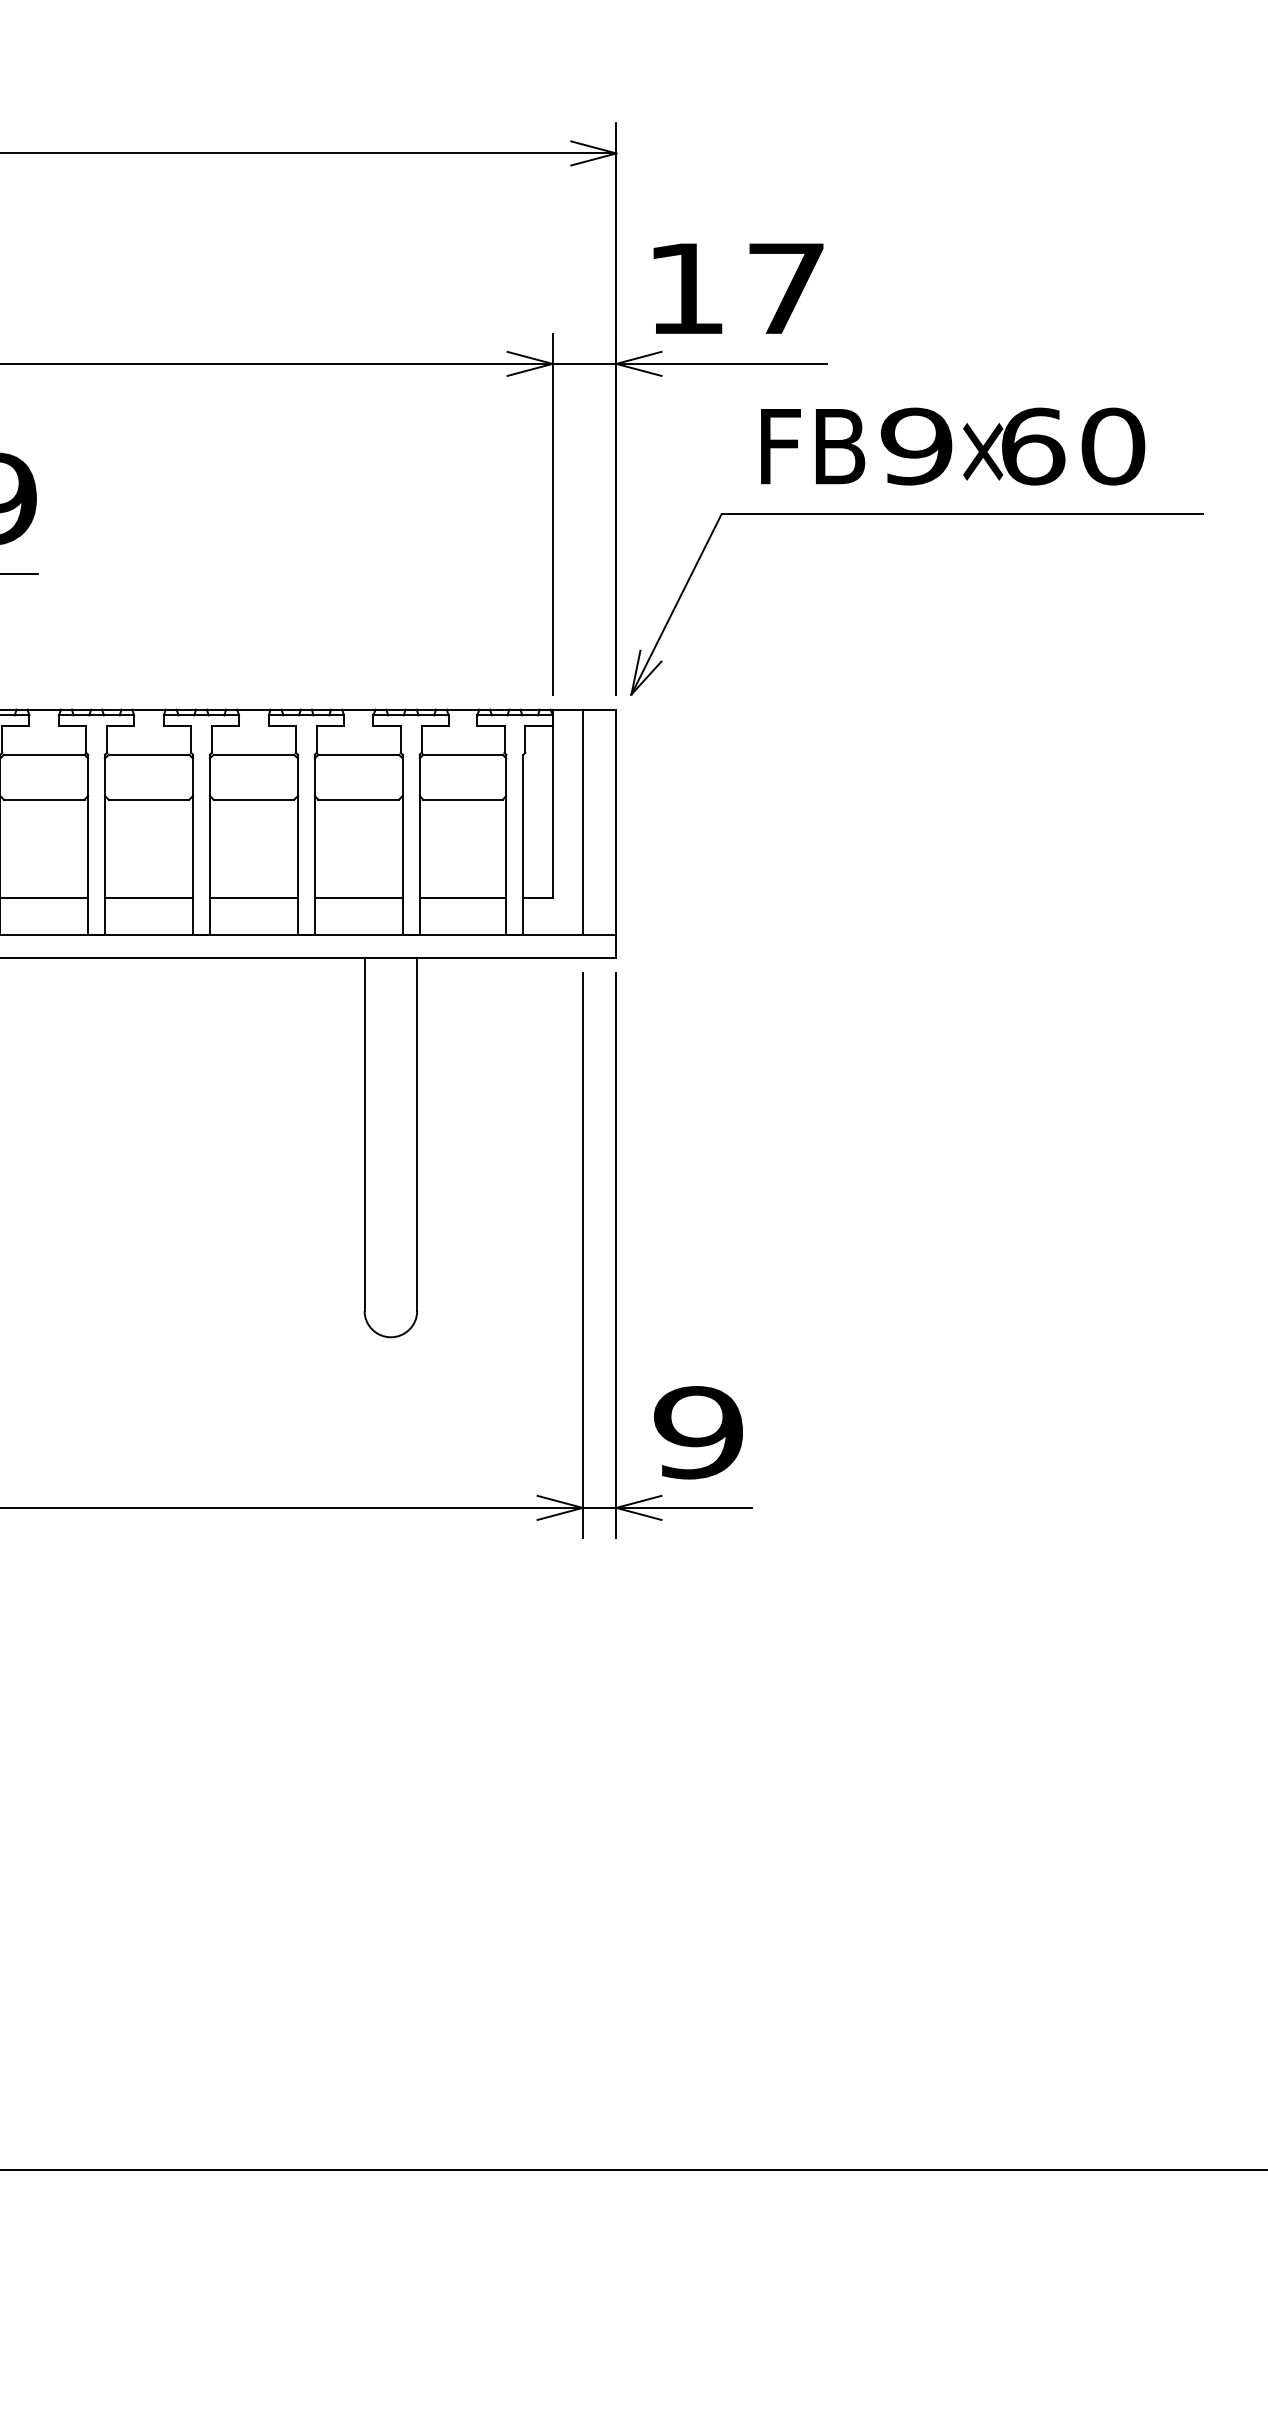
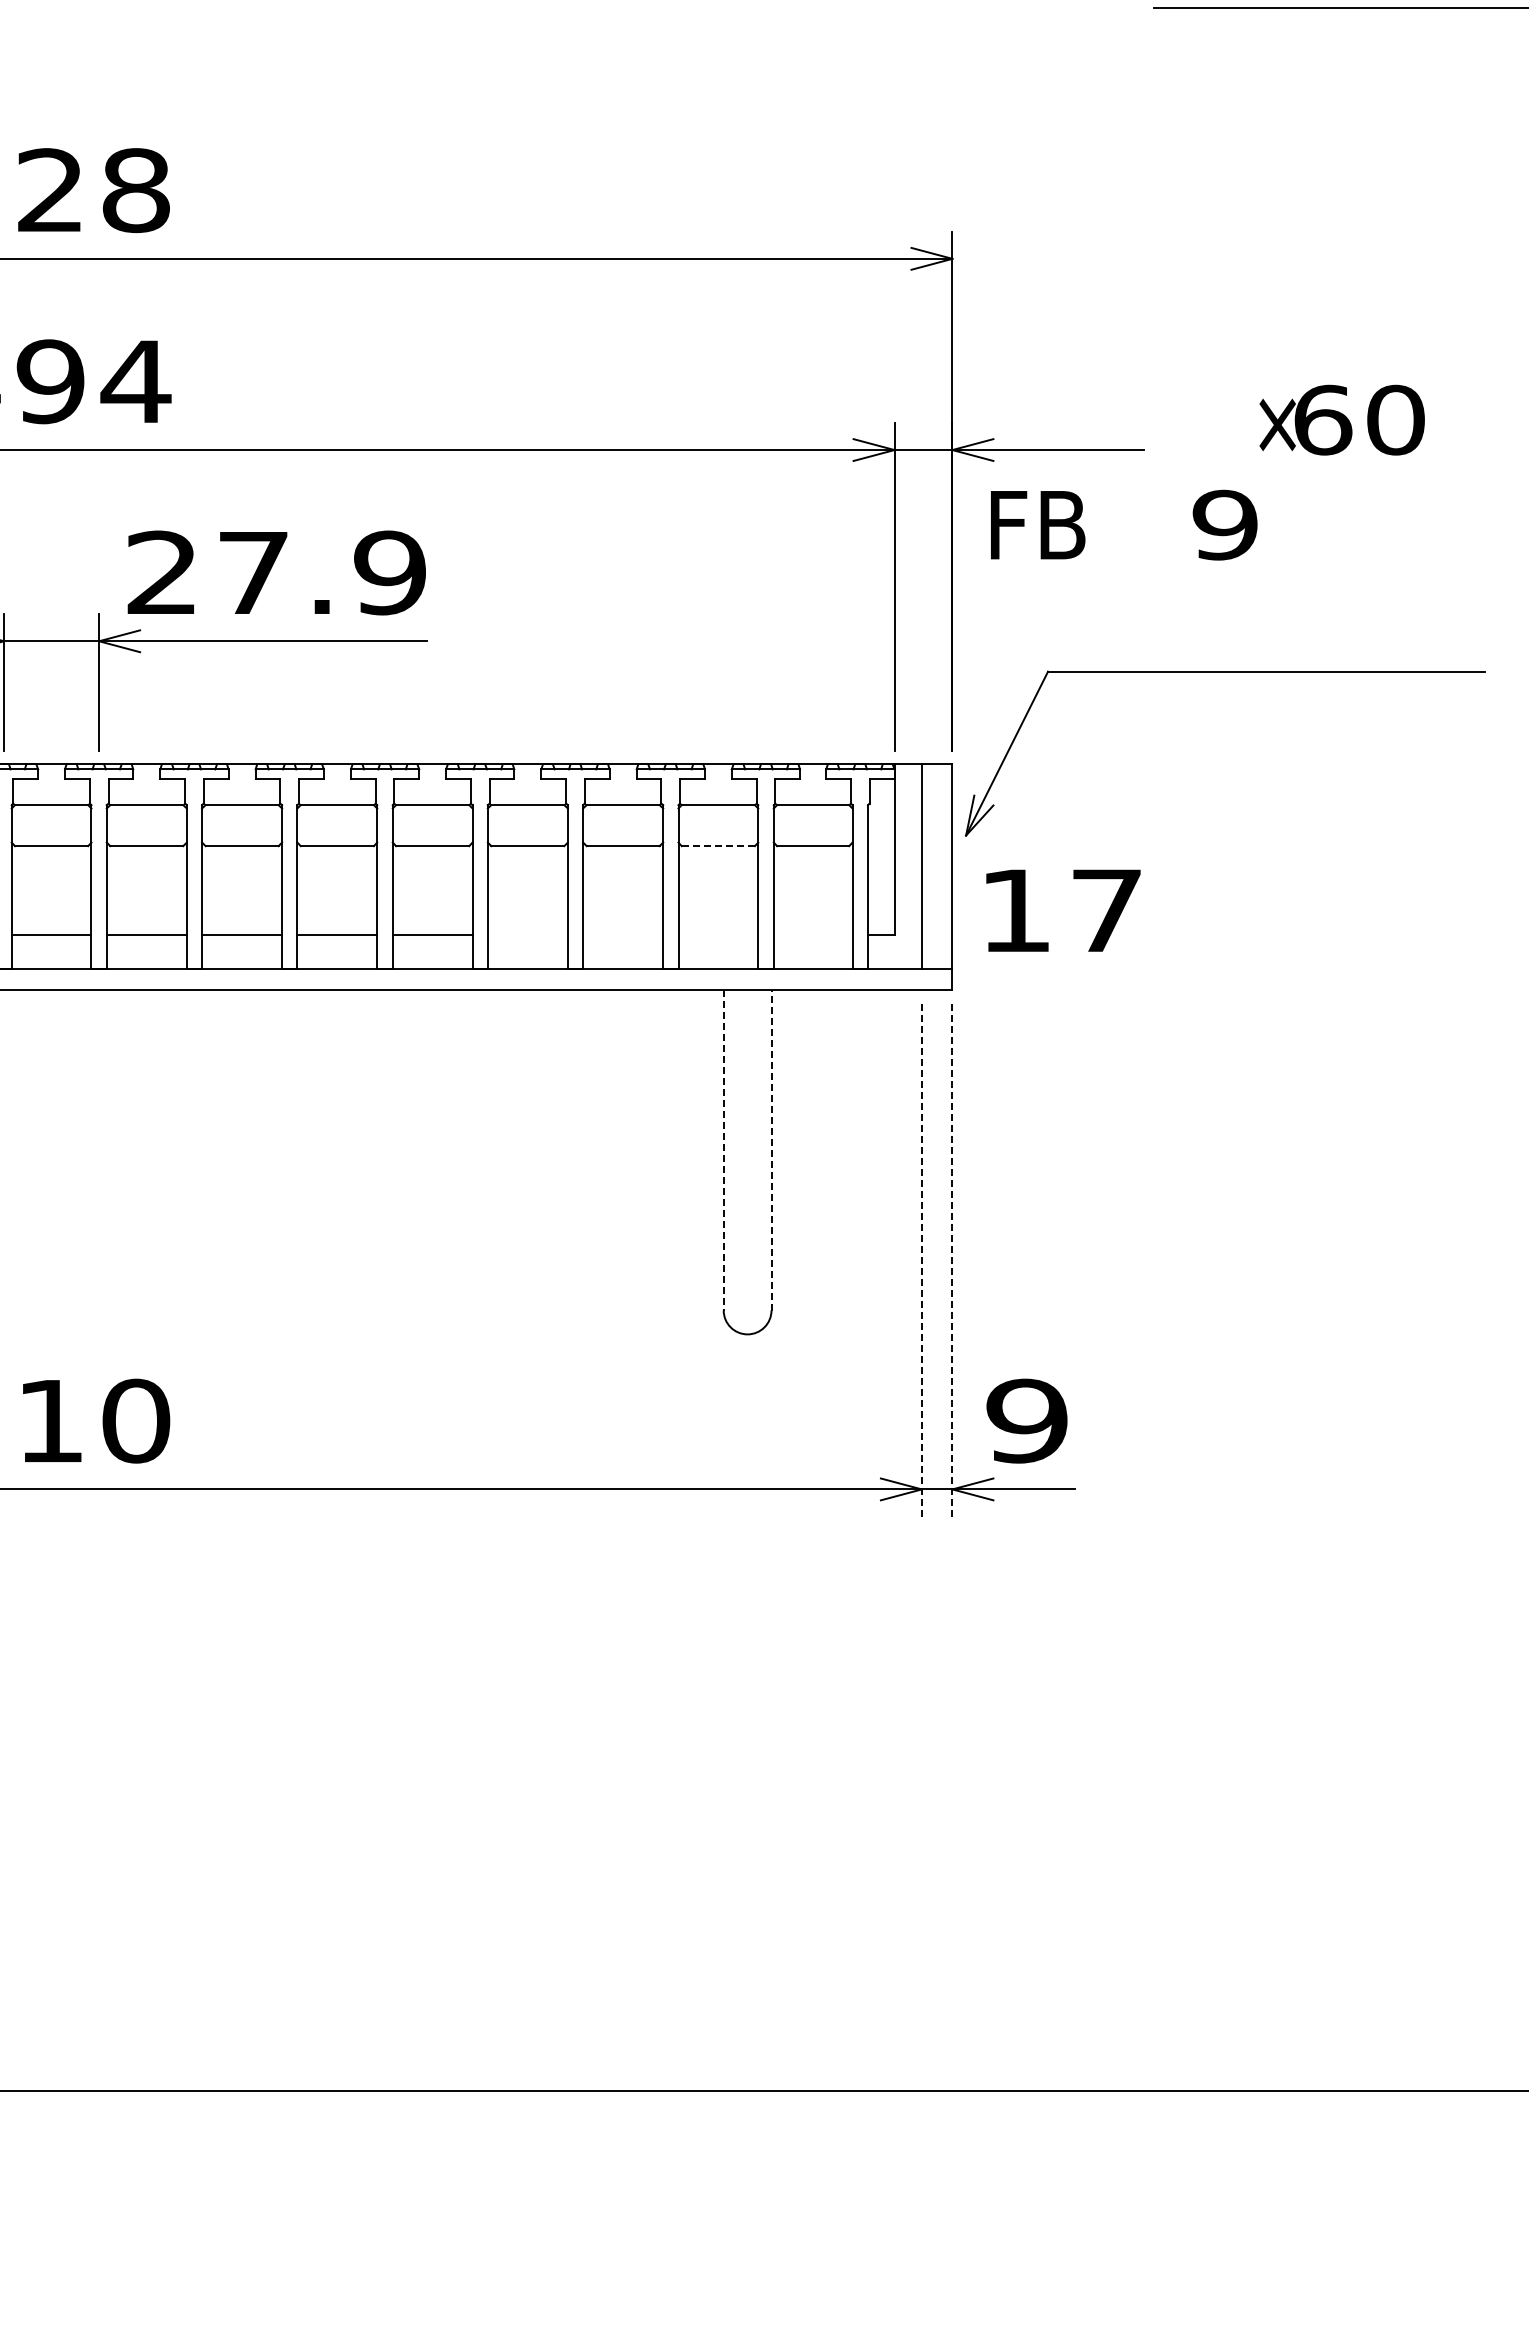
text: (738, 288) -> (1063, 910), moved
text: (1053, 445) -> (1341, 419), moved
text: (813, 446) -> (1038, 525), moved
part: (916, 515) -> (1225, 672), moved
line: (358, 800) -> (718, 846), solid -> dashed
line: (148, 897) -> (527, 934), removed
line: (254, 897) -> (623, 934), removed
line: (358, 897) -> (718, 934), removed
line: (462, 897) -> (812, 934), removed
line: (417, 1133) -> (771, 1149), solid -> dashed
line: (364, 1134) -> (723, 1150), solid -> dashed
line: (582, 1254) -> (921, 1259), solid -> dashed
line: (616, 1254) -> (952, 1259), solid -> dashed

